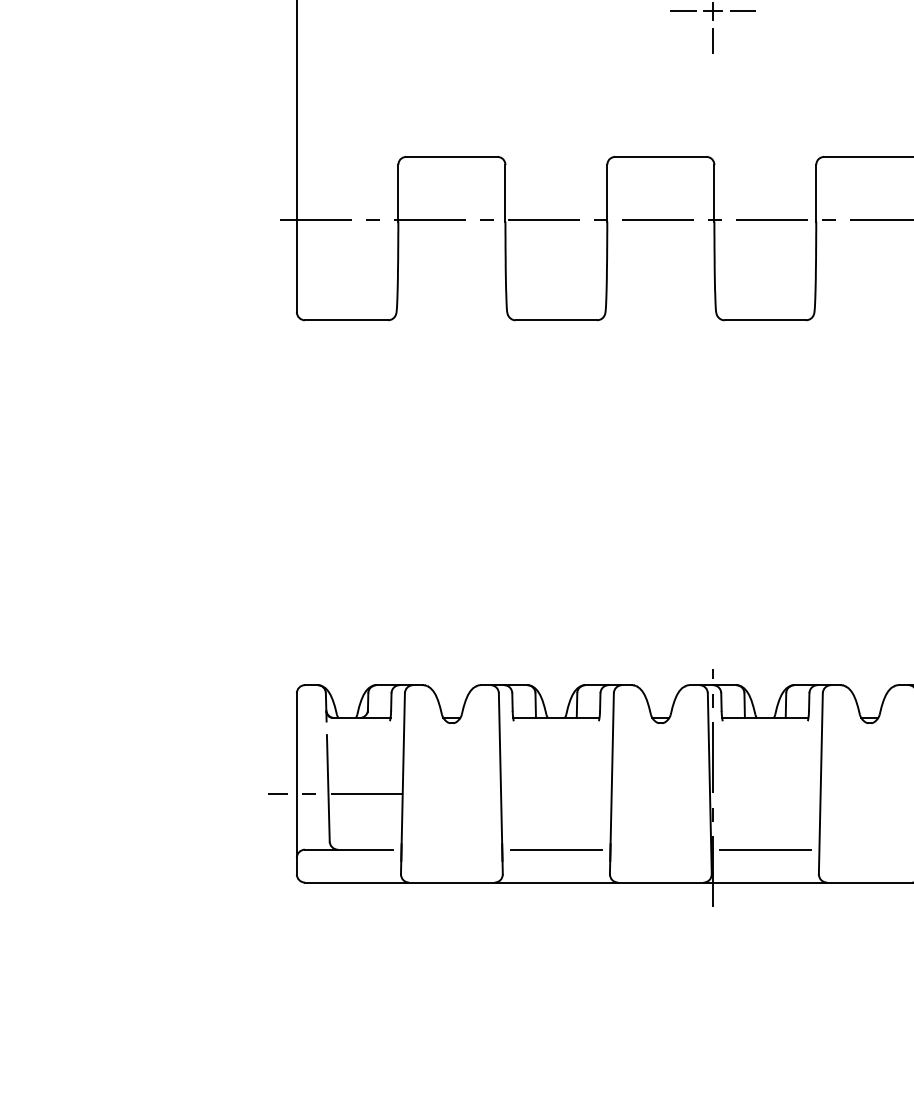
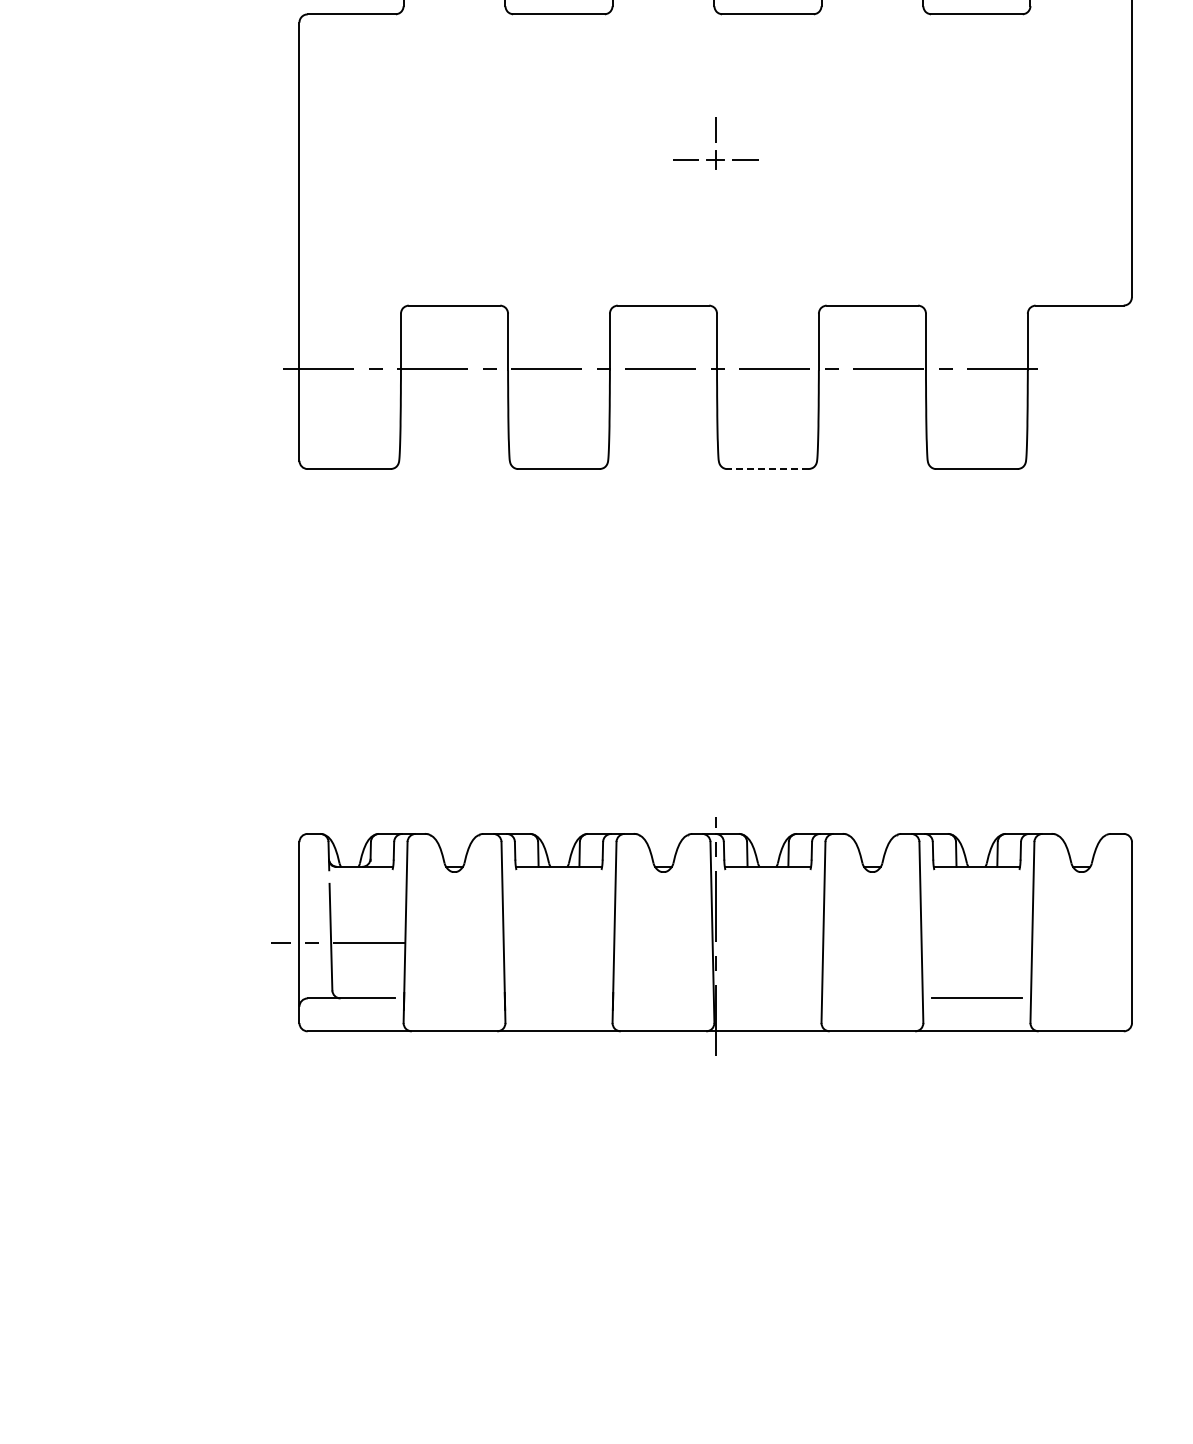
line: (712, 40) -> (715, 189), removed
line: (764, 320) -> (767, 469), solid -> dashed
line: (555, 849) -> (558, 998), removed
line: (764, 849) -> (767, 998), removed

